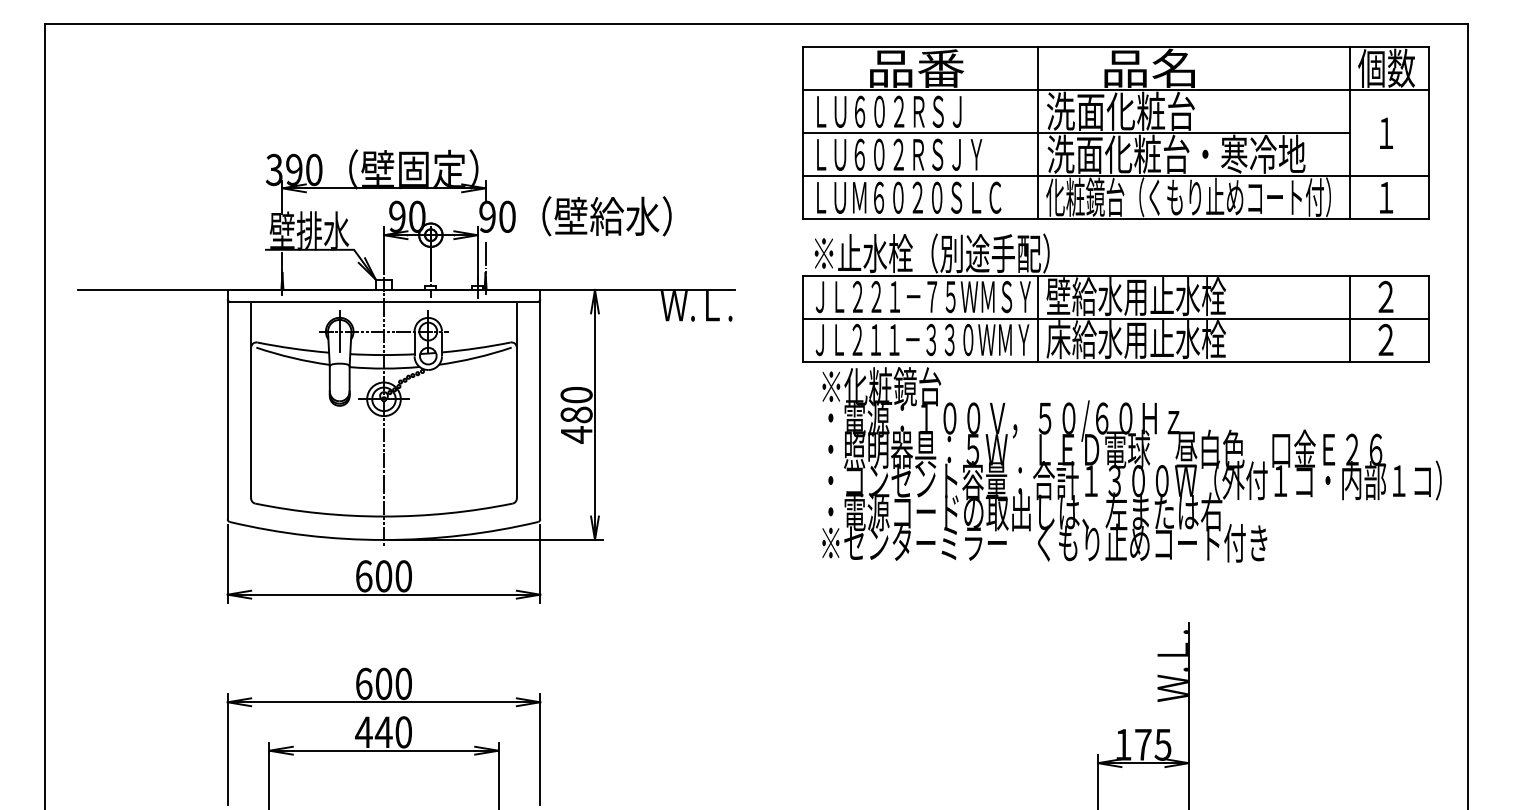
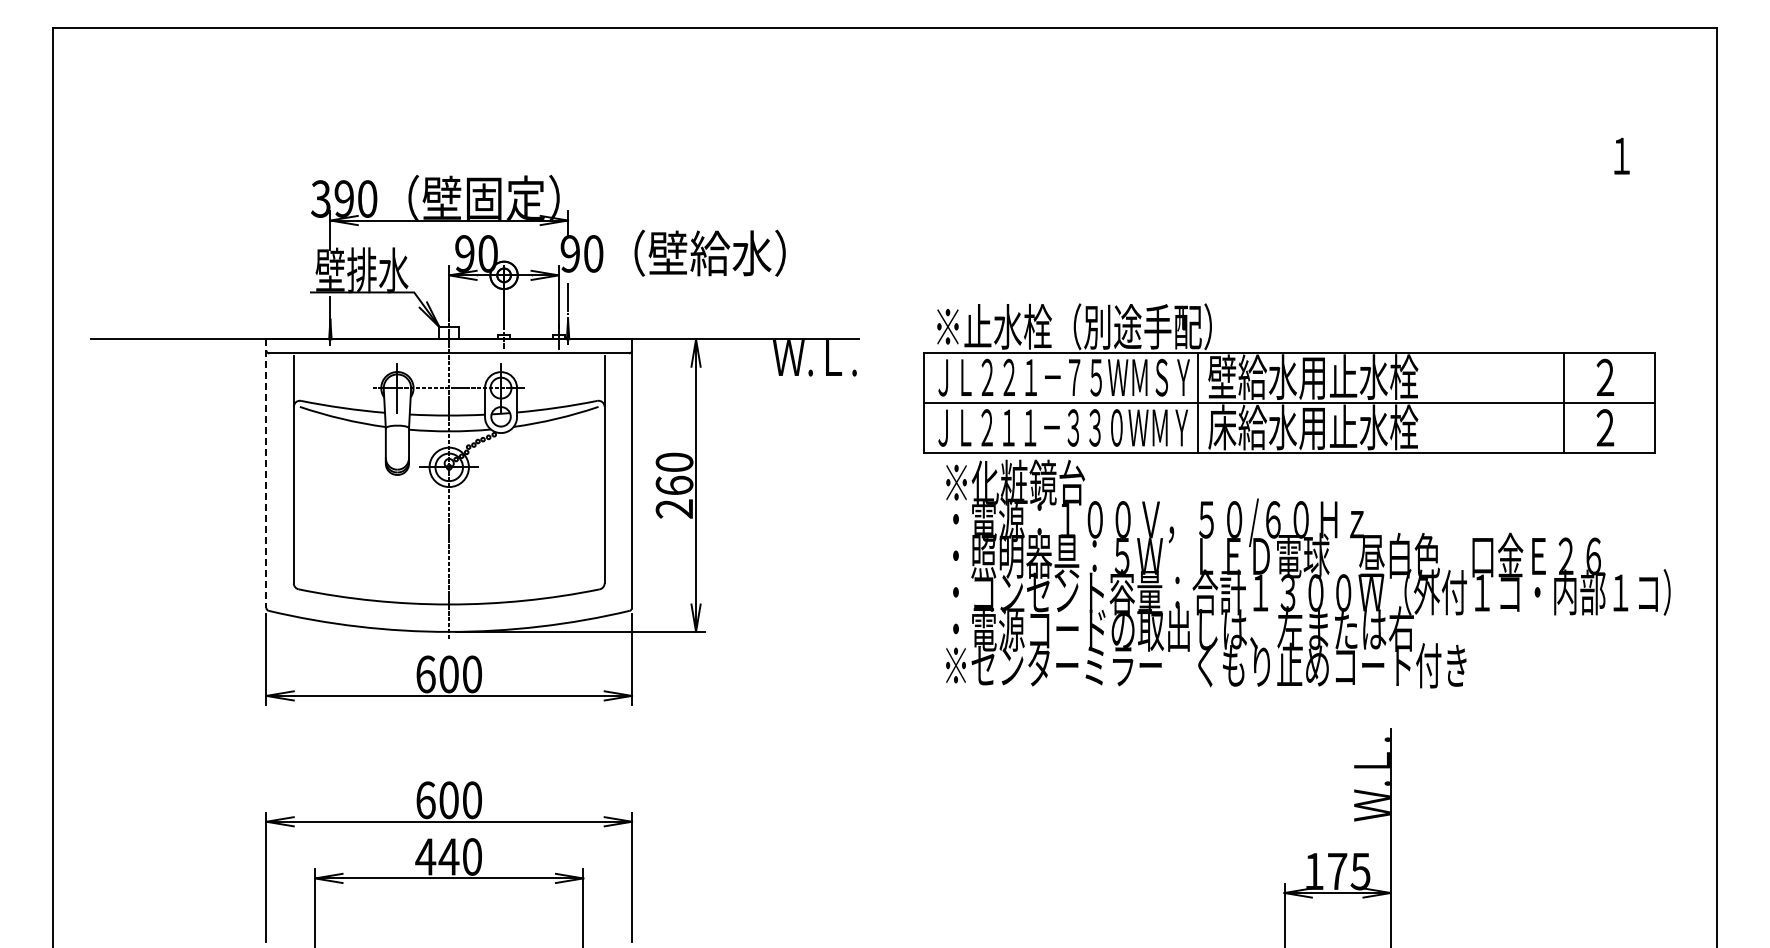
part: (1115, 133) -> (1305, 156), removed
part: (1123, 402) -> (1298, 501), moved
line: (227, 405) -> (266, 474), solid -> dashed
text: (576, 425) -> (674, 497), 480 -> 260

